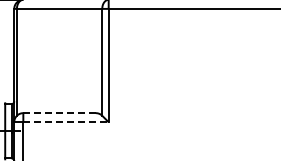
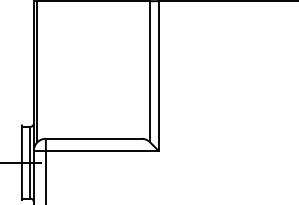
line: (60, 113) -> (94, 139), dashed -> solid
line: (66, 122) -> (102, 151), dashed -> solid

